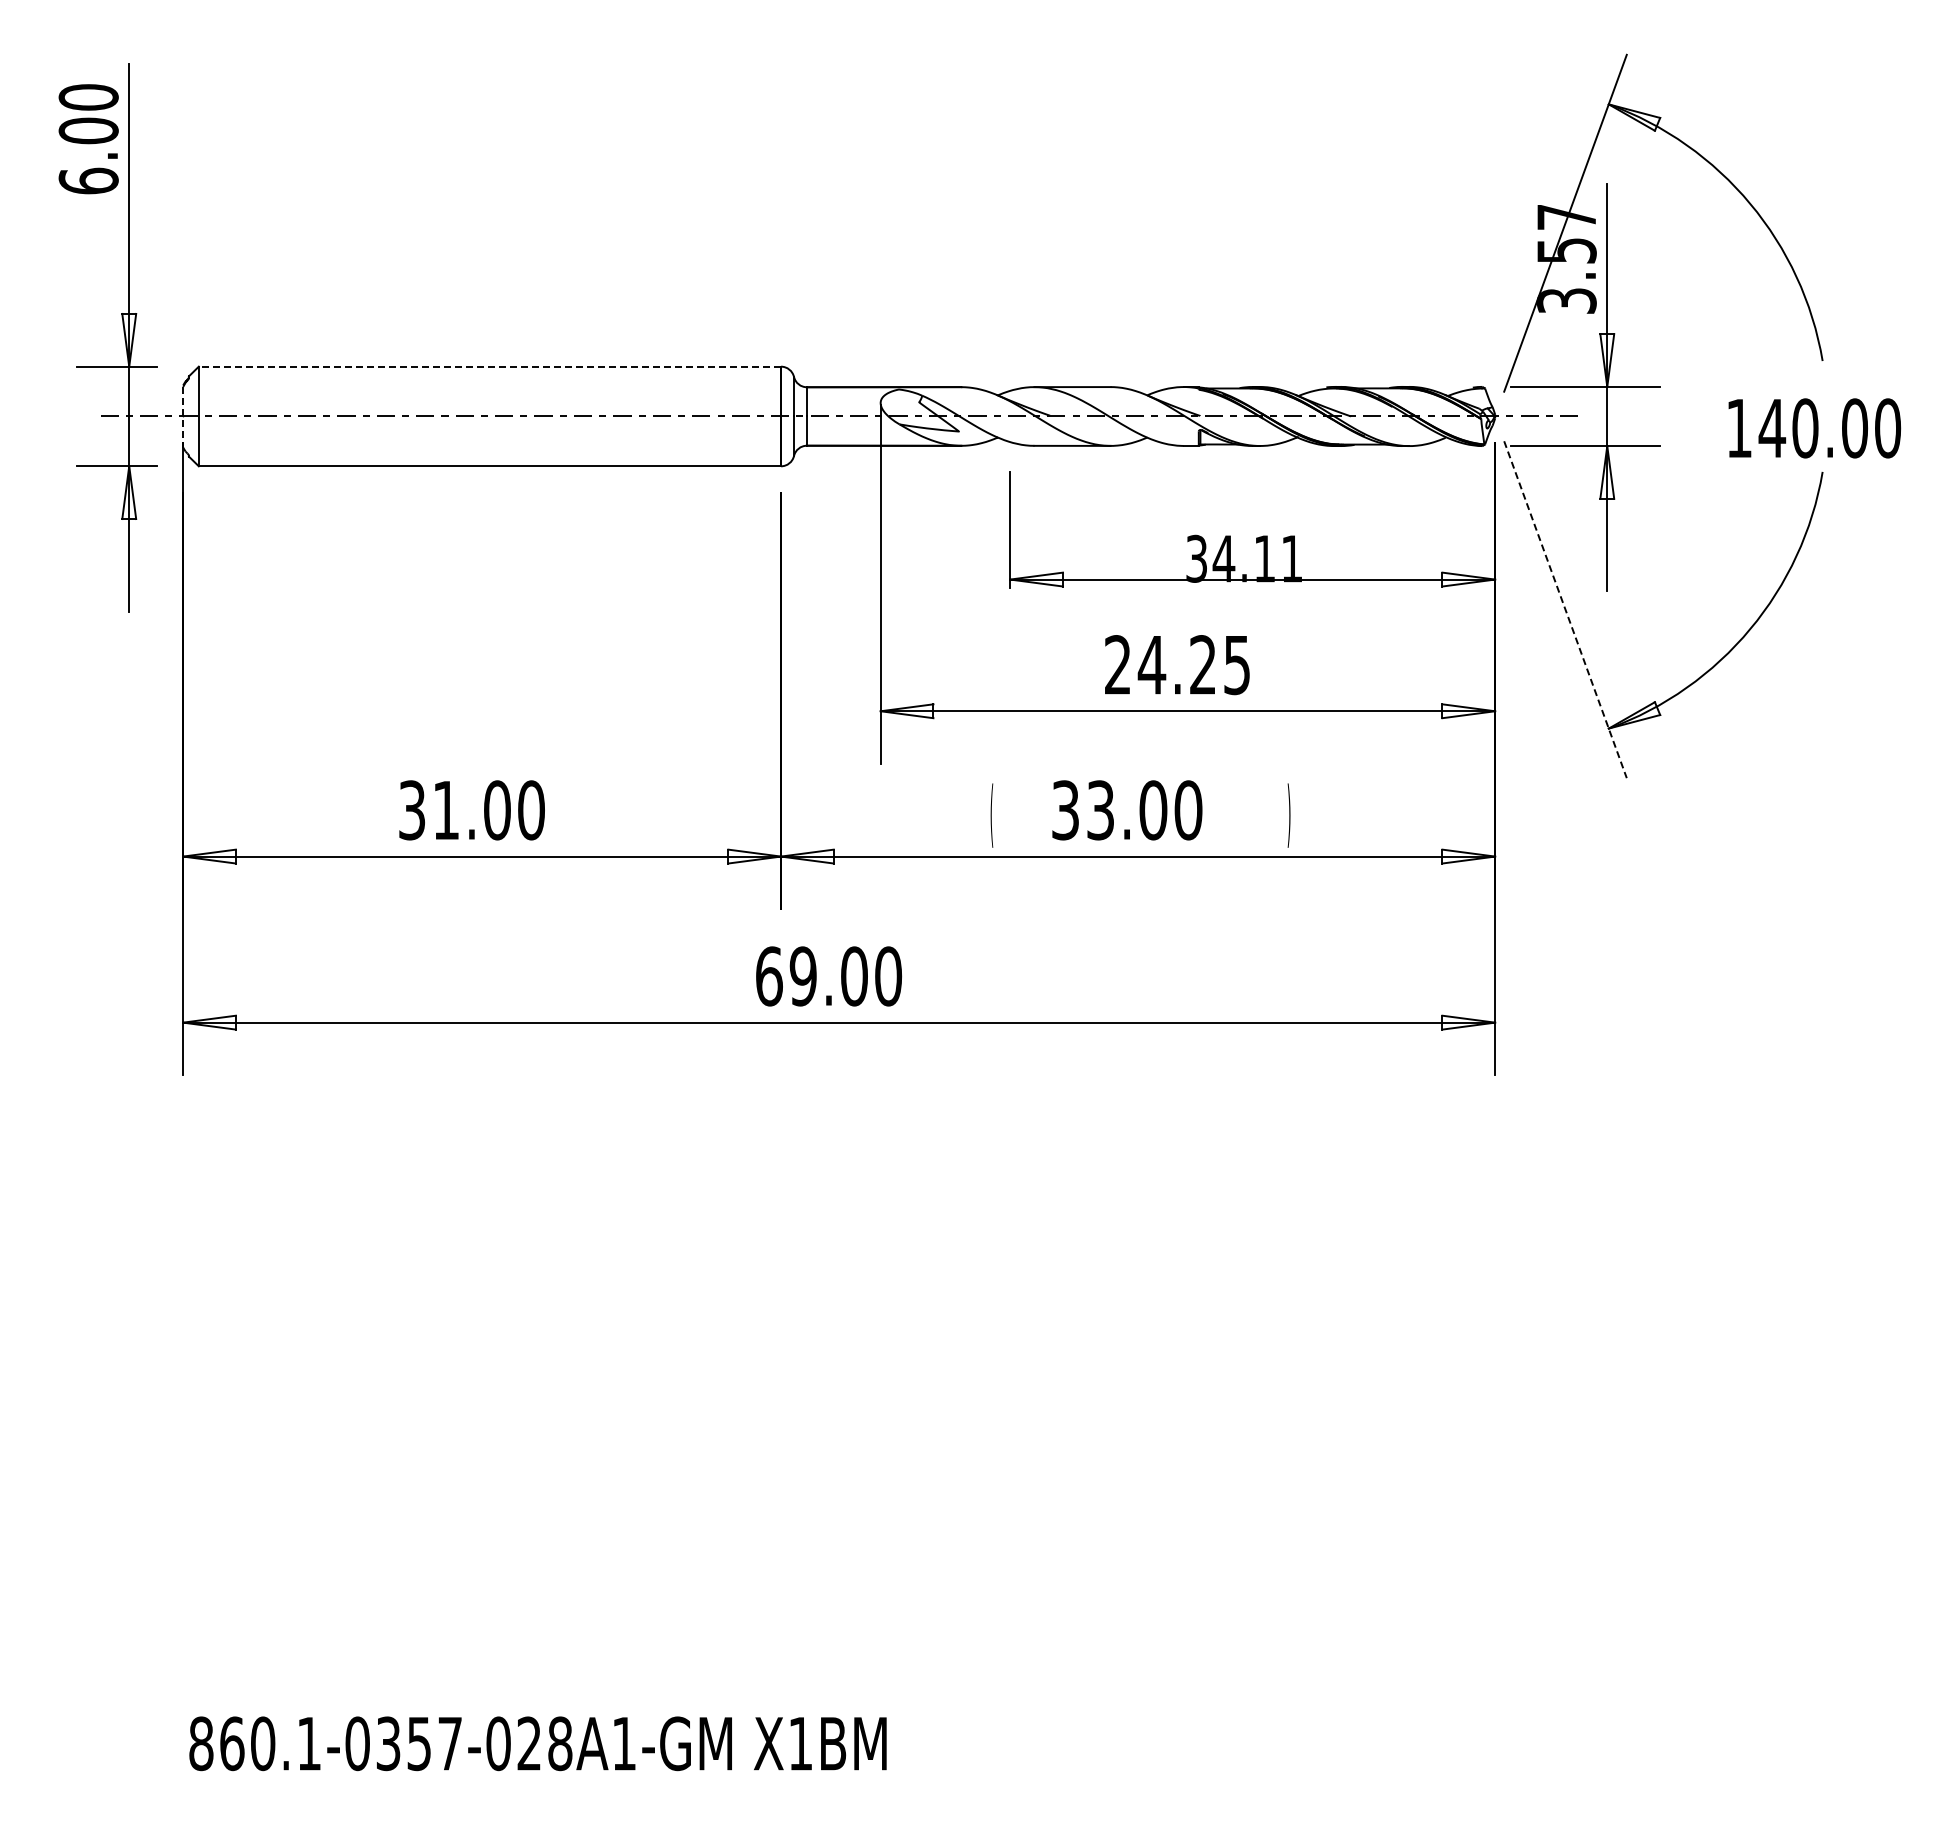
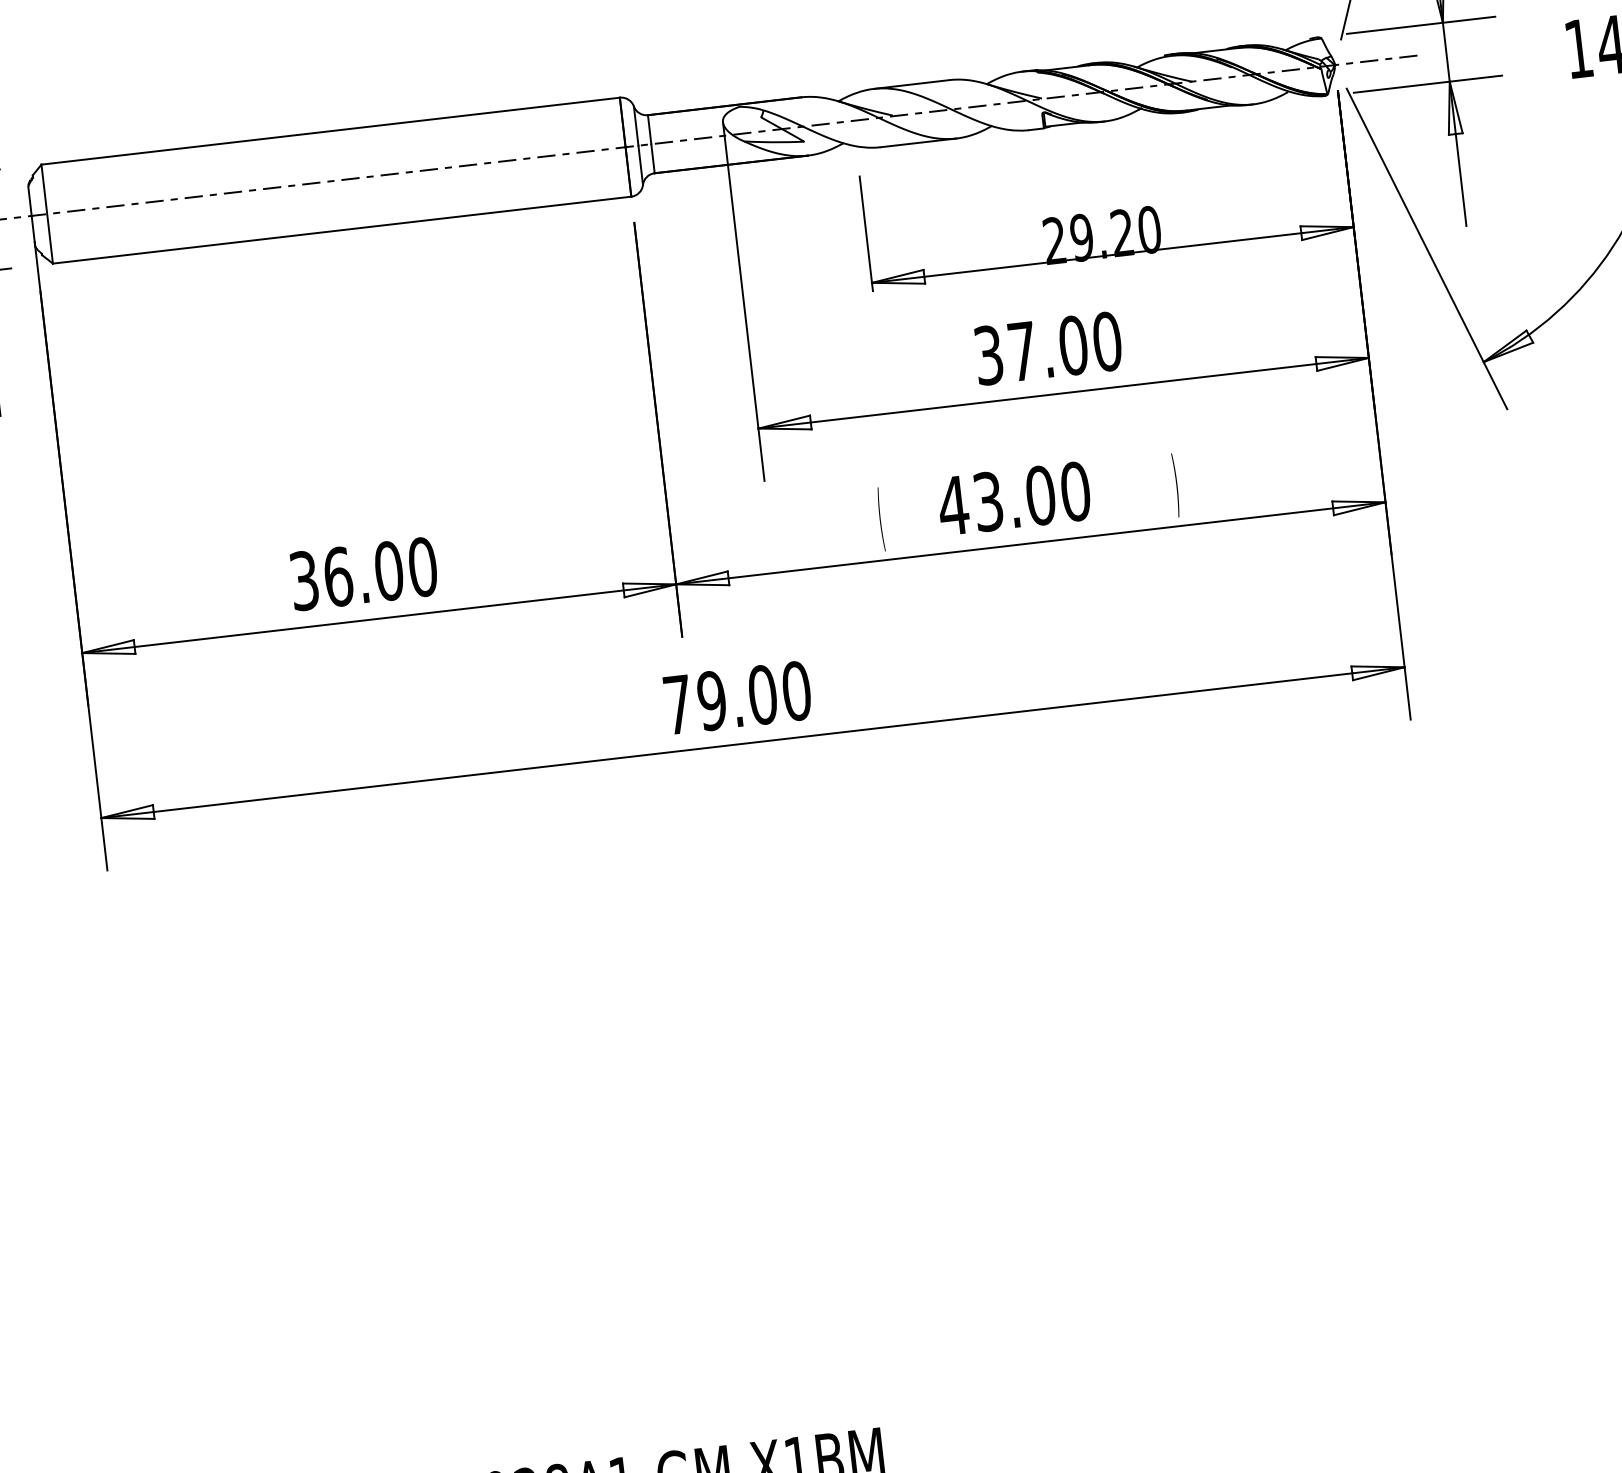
line: (489, 366) -> (330, 131), dashed -> solid
line: (183, 417) -> (32, 216), dashed -> solid
text: (1244, 558) -> (1102, 235), 34.11 -> 29.20
line: (1565, 610) -> (1427, 249), dashed -> solid
text: (1177, 665) -> (1048, 349), 24.25 -> 37.00
text: (446, 810) -> (338, 577), 31.00 -> 36.00
text: (1065, 810) -> (953, 505), 33.00 -> 43.00
text: (769, 976) -> (678, 704), 69.00 -> 79.00

